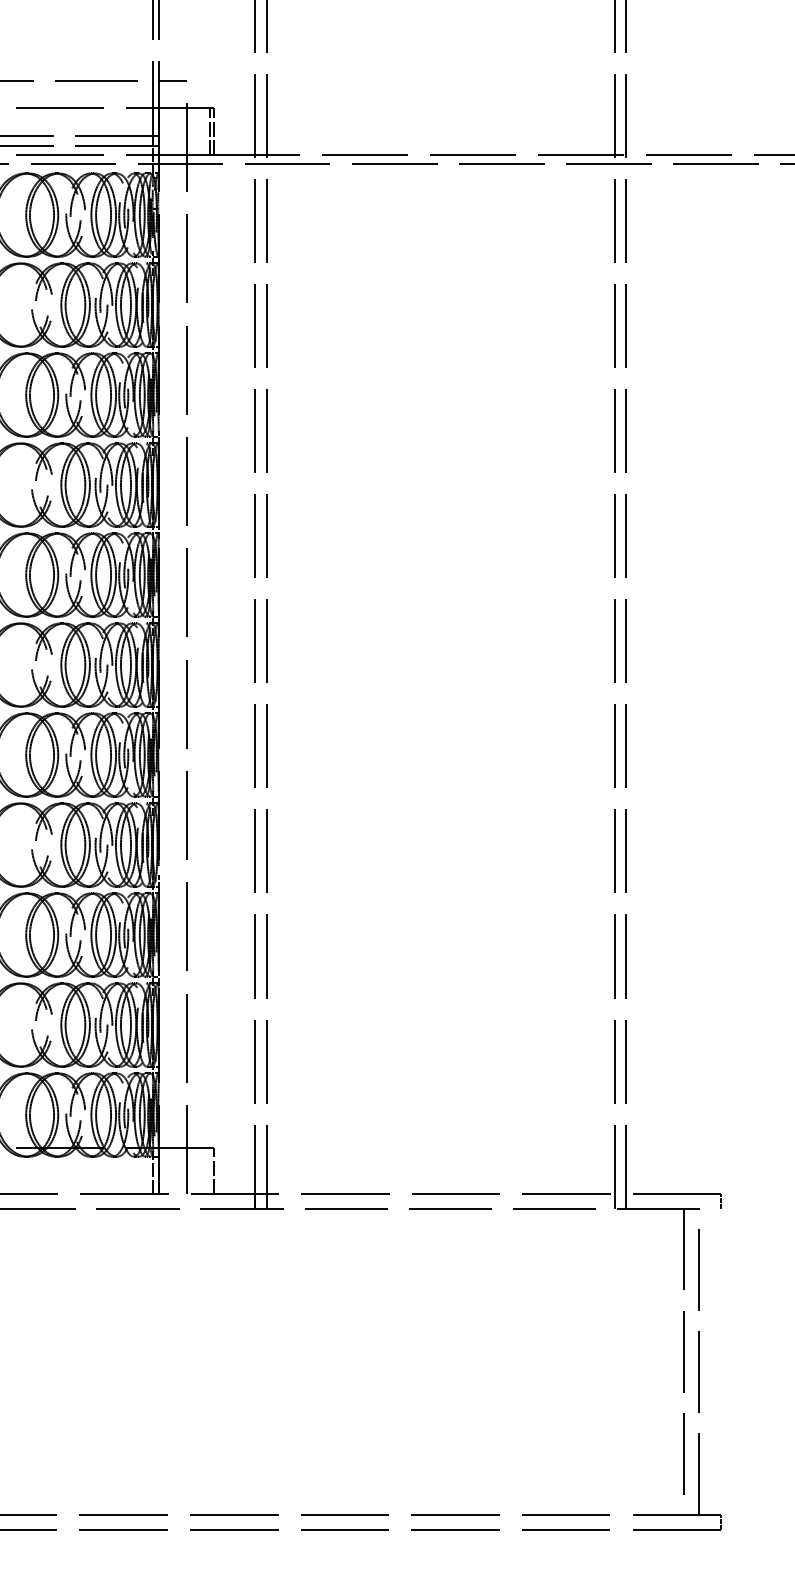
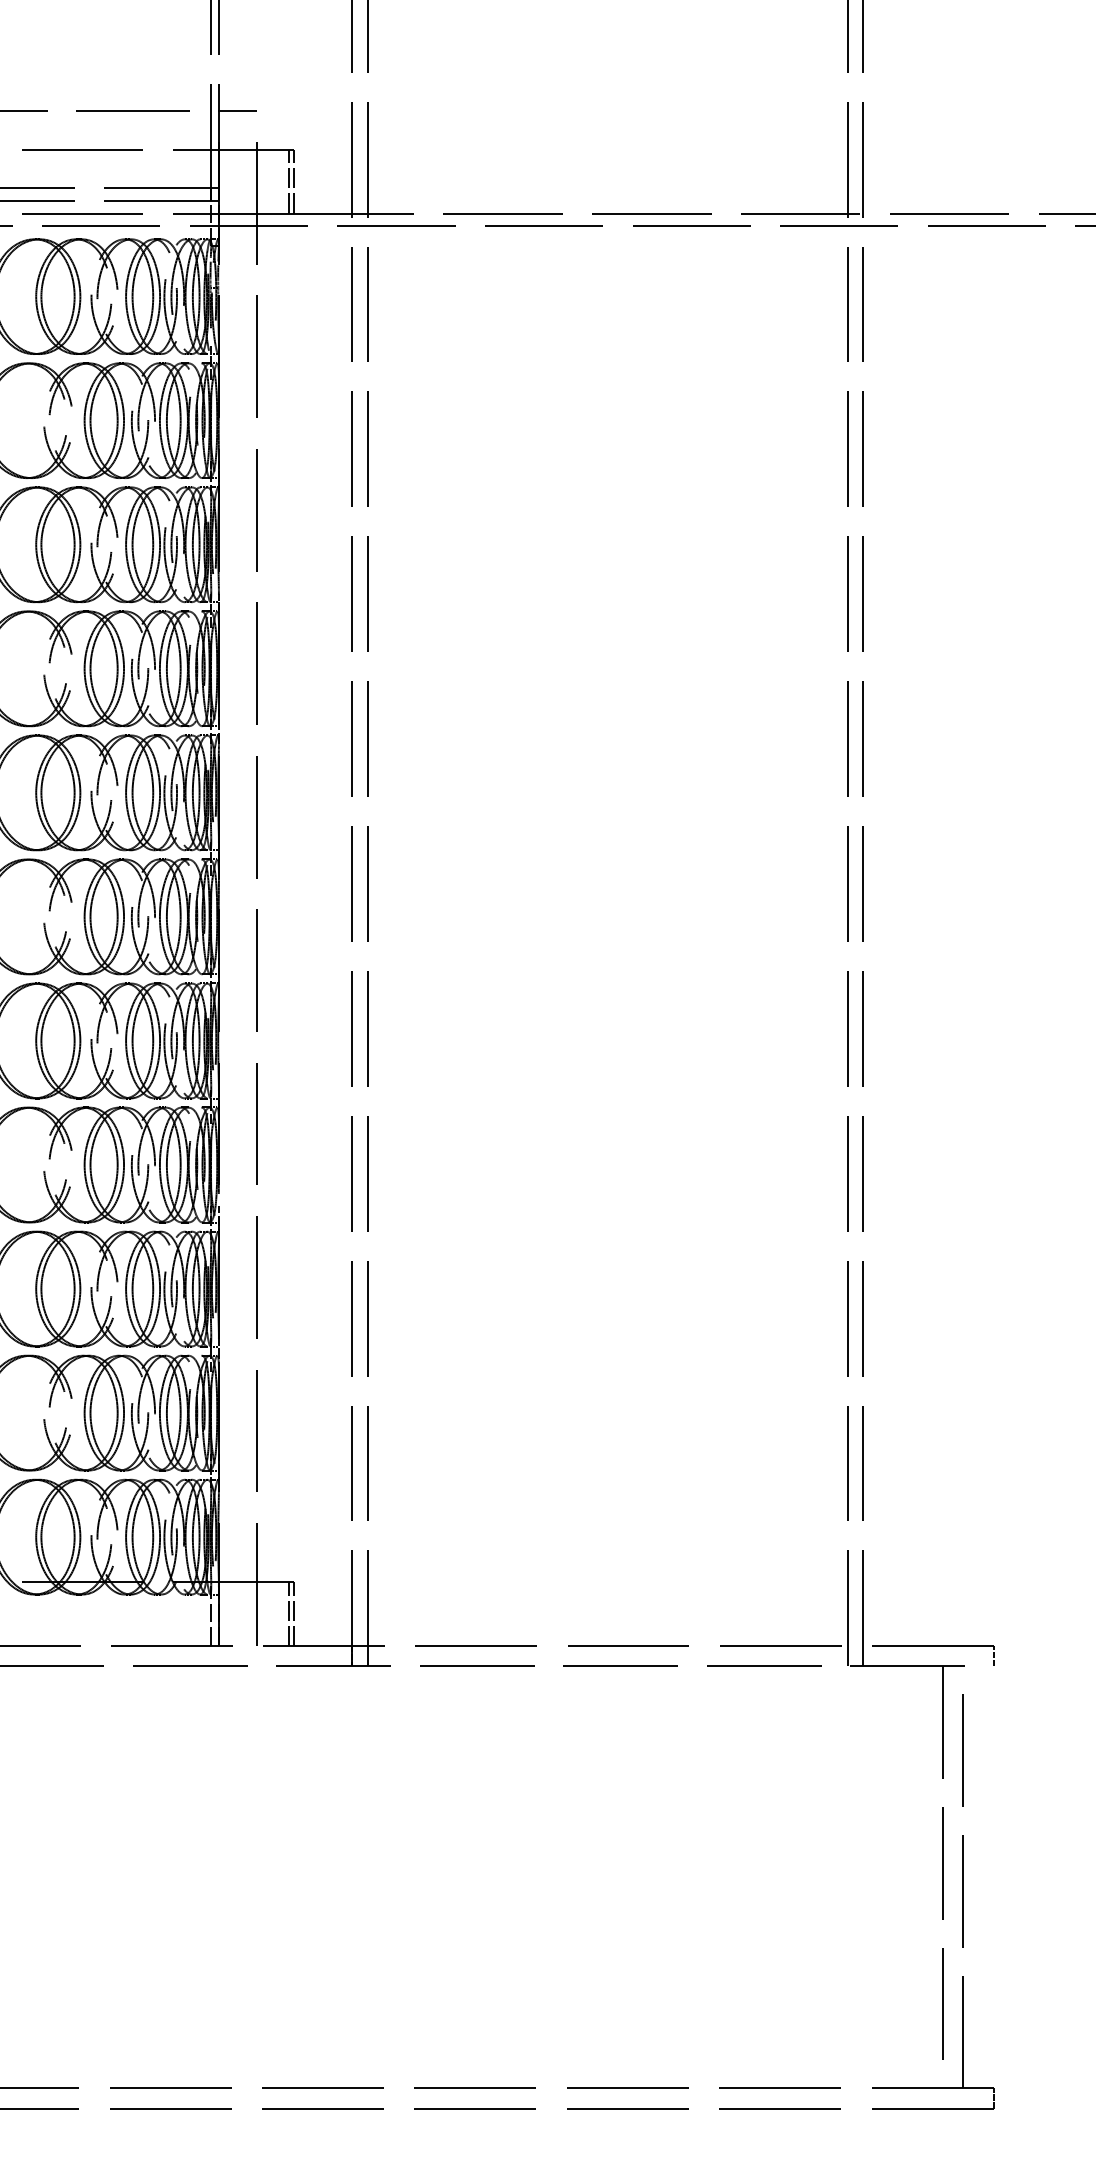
line: (209, 1170) -> (289, 1613), added

